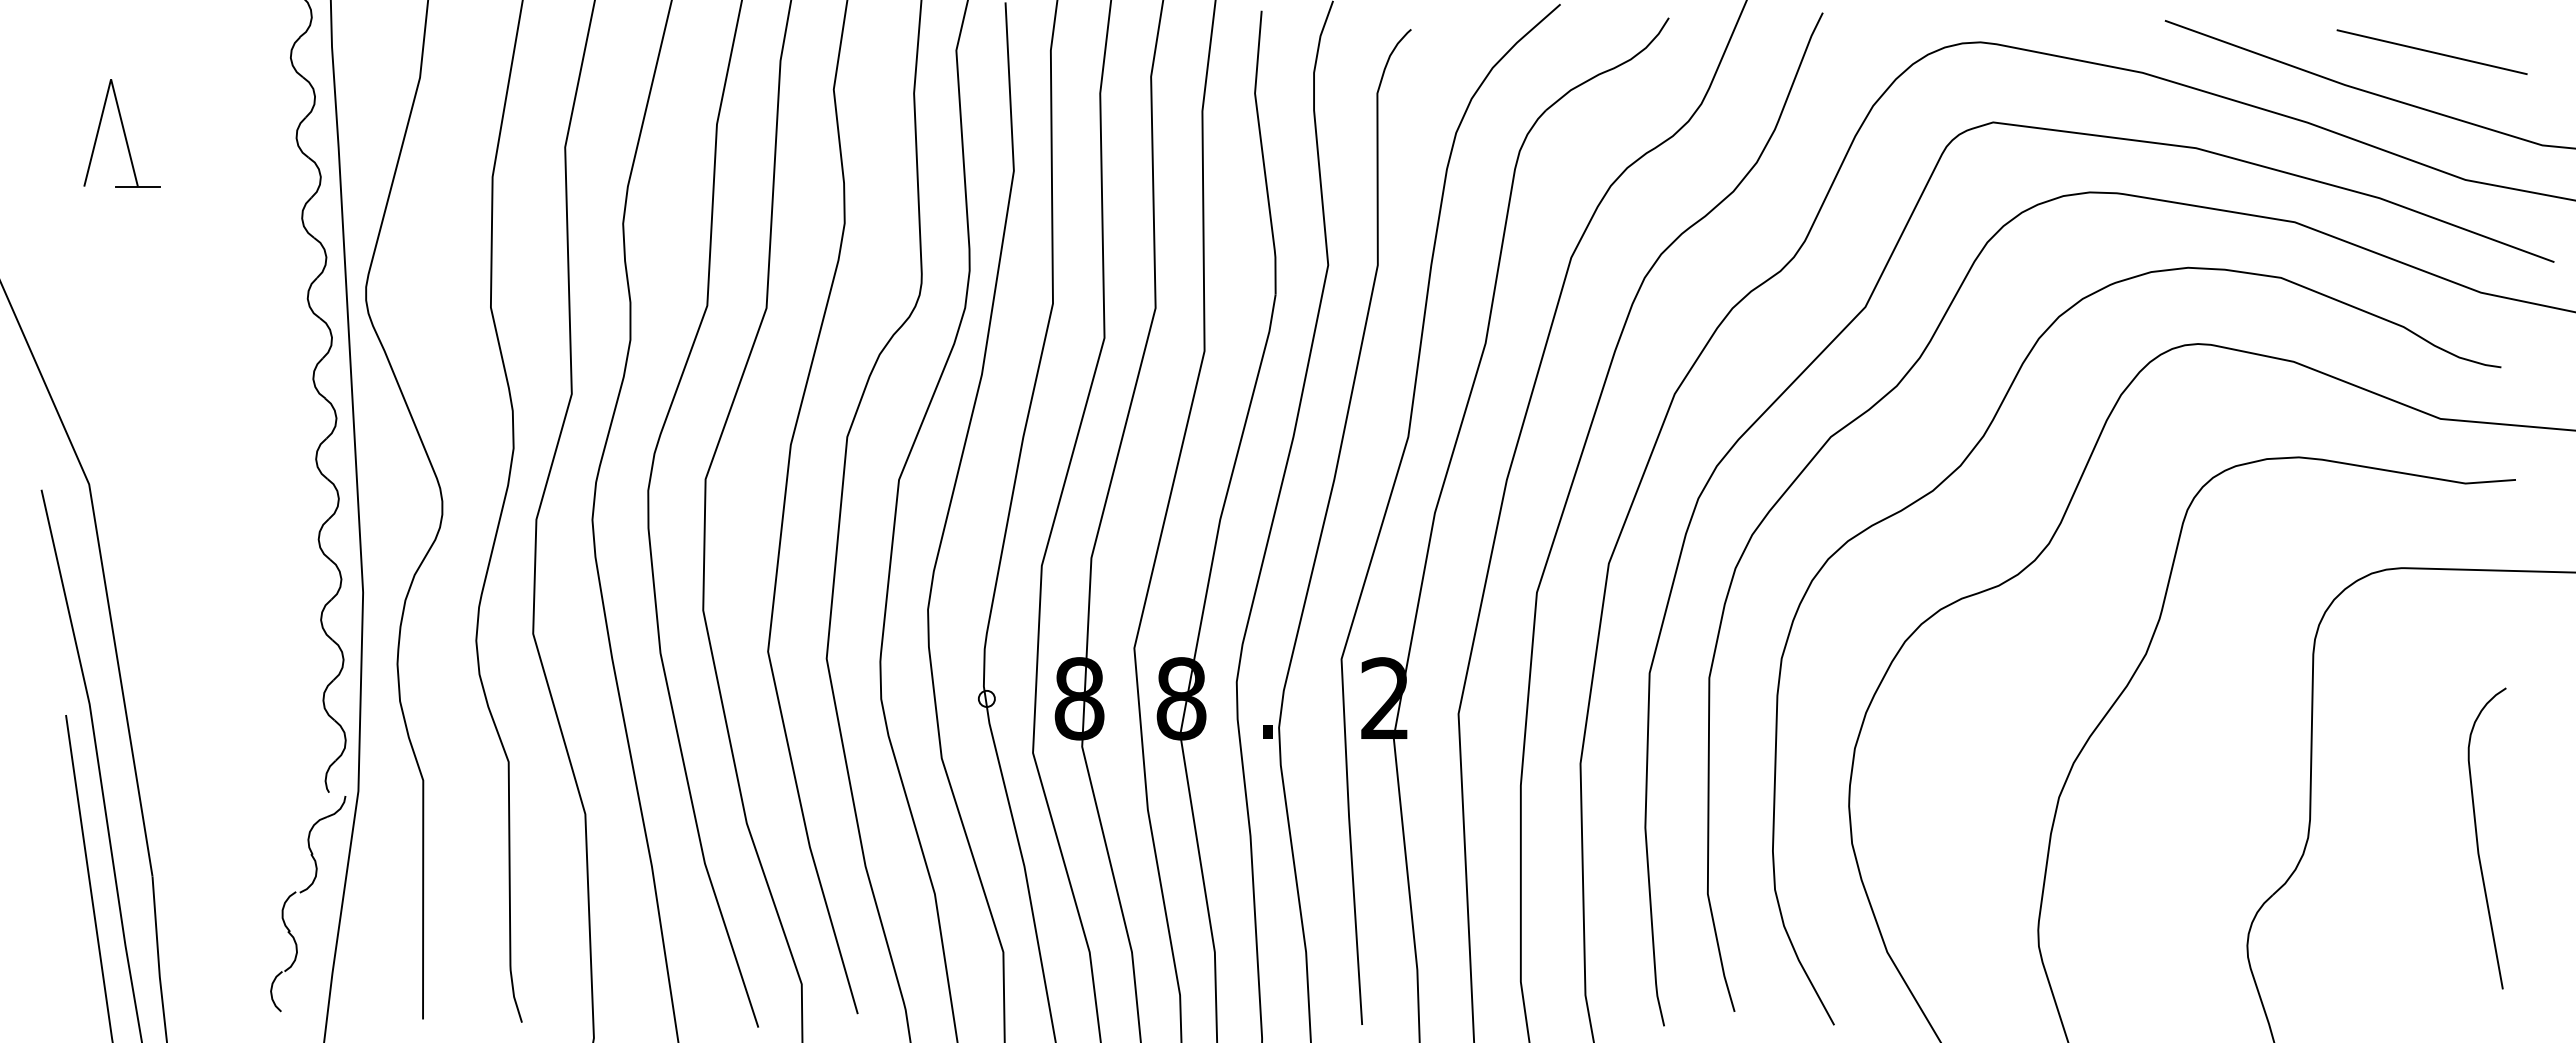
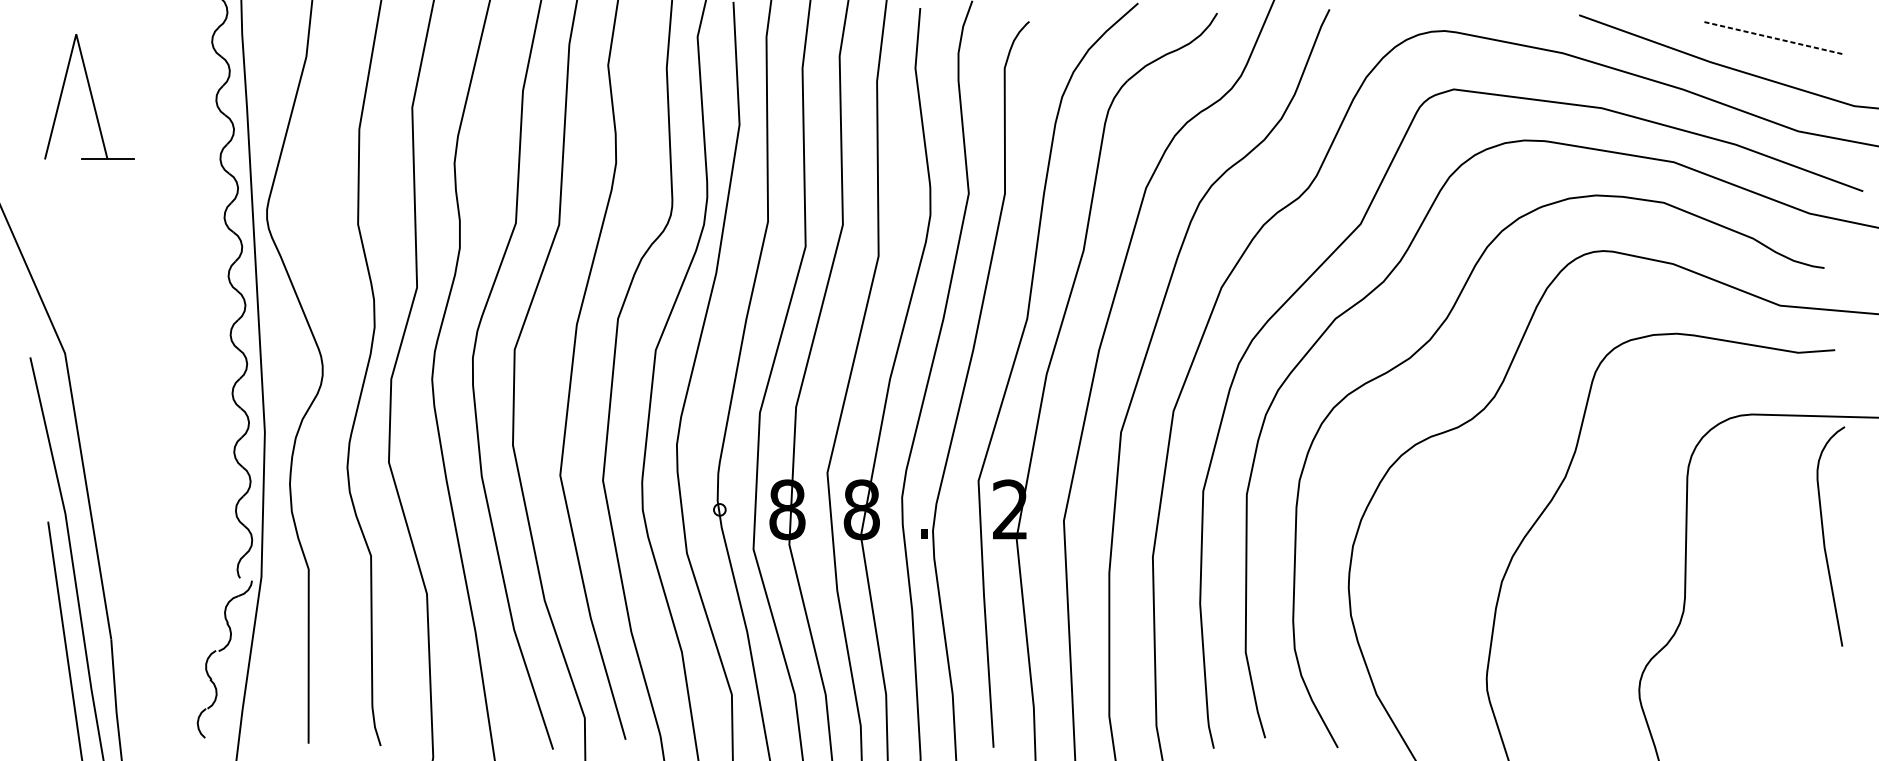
line: (2432, 52) -> (1774, 38), solid -> dashed
part: (121, 133) -> (88, 97), size x1.6
curve: (2478, 841) -> (1824, 538), moved

